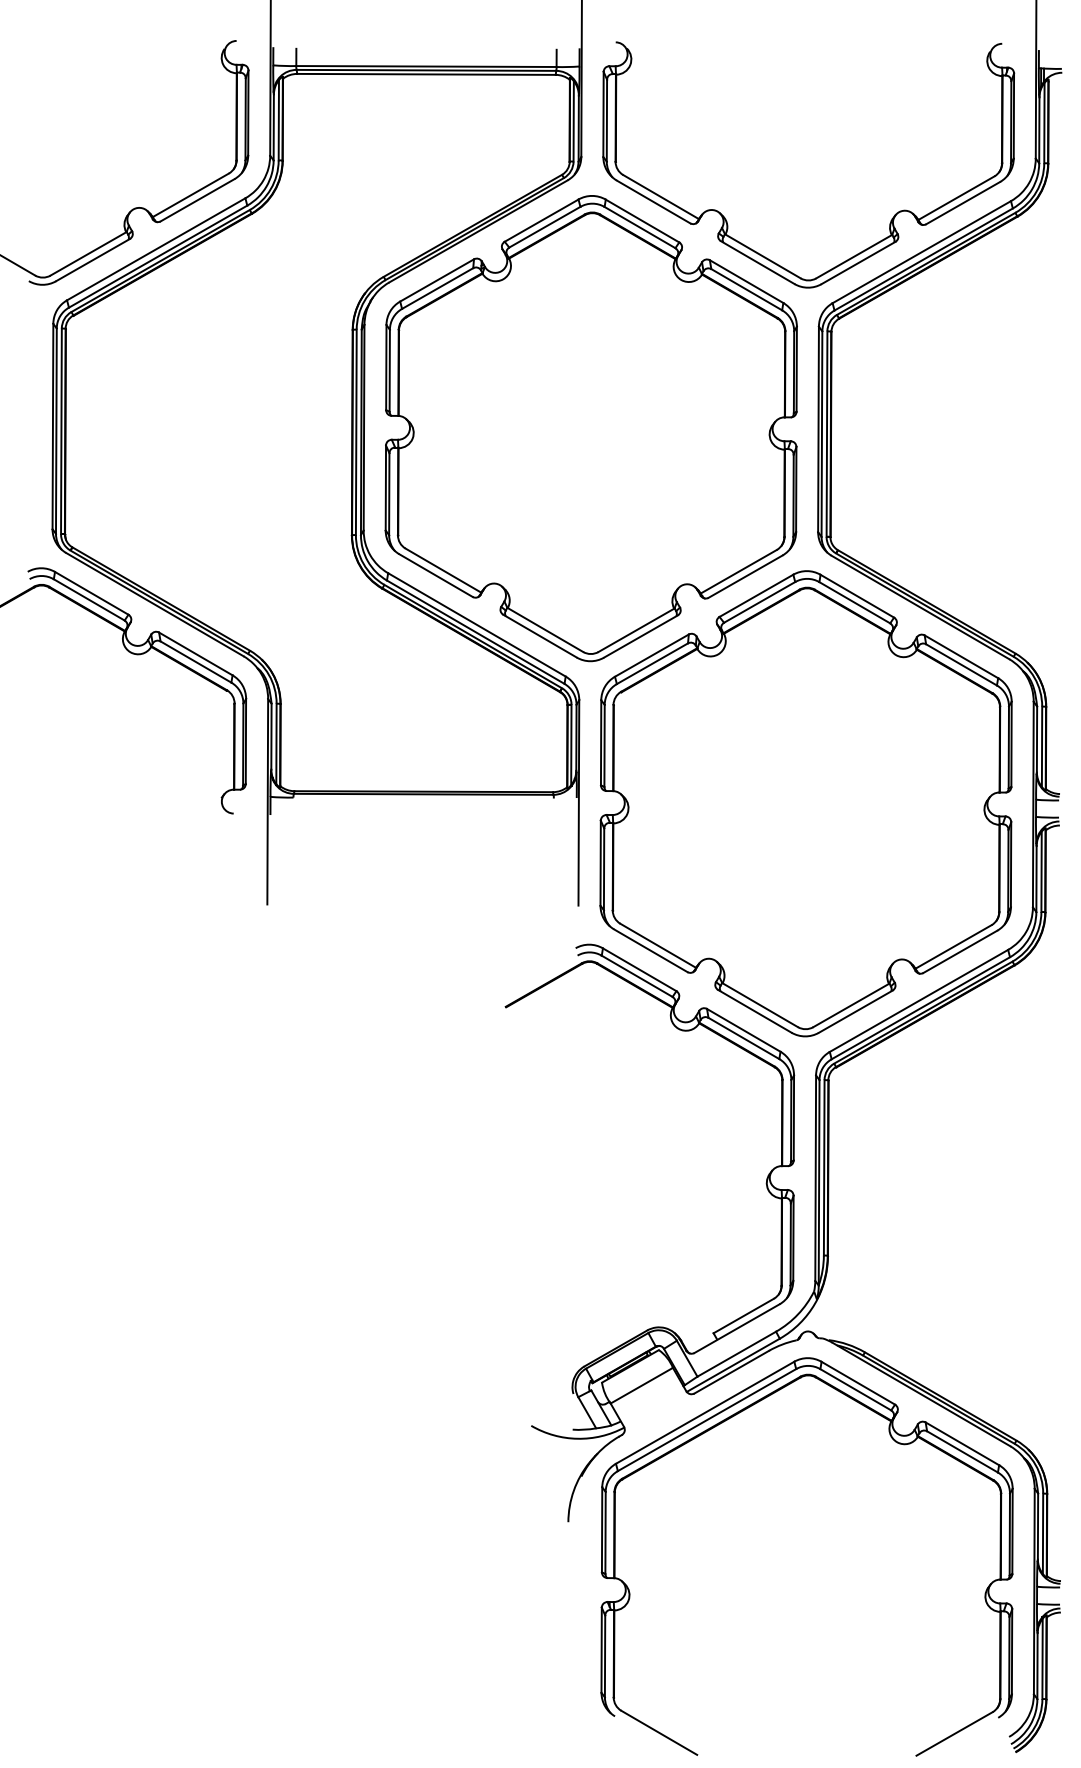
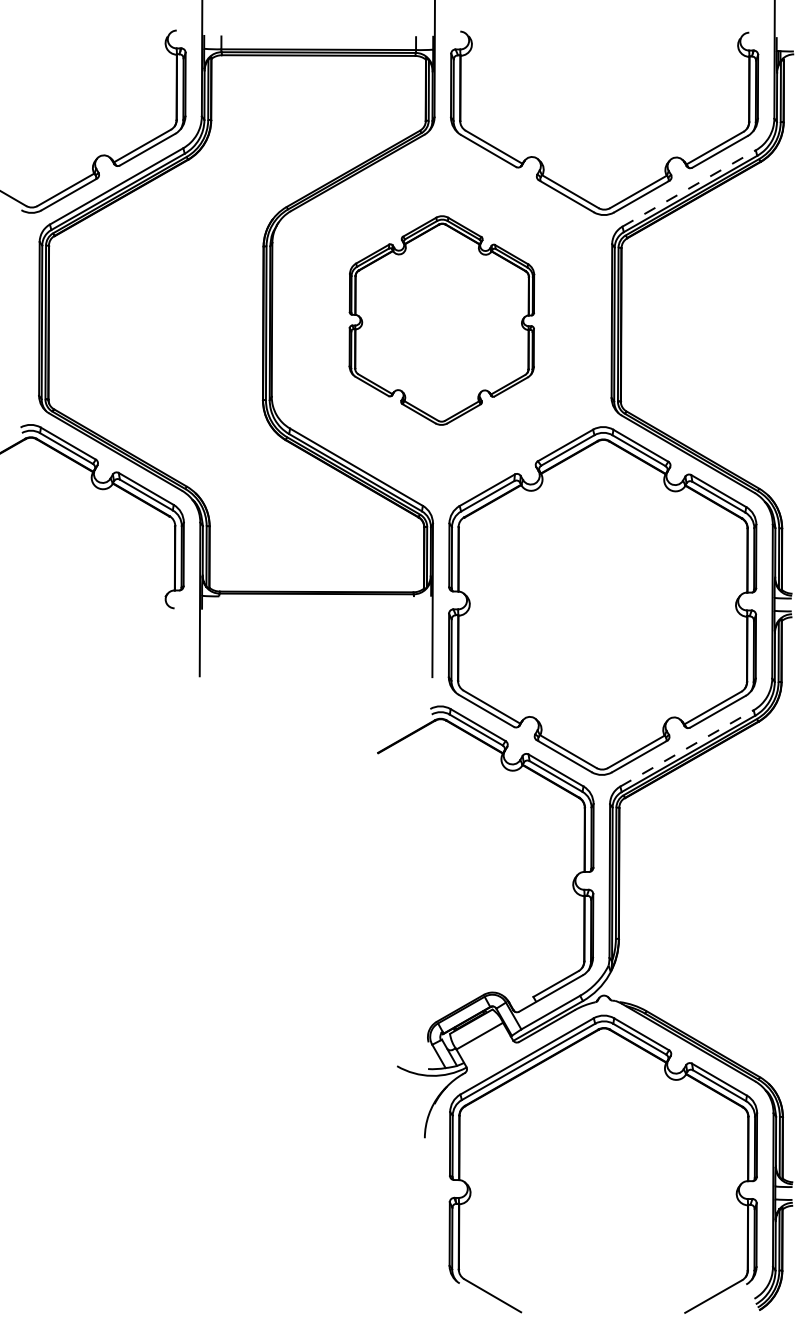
line: (921, 252) -> (688, 188), solid -> dashed
part: (590, 428) -> (441, 320), size x0.6
line: (918, 1000) -> (686, 748), solid -> dashed

